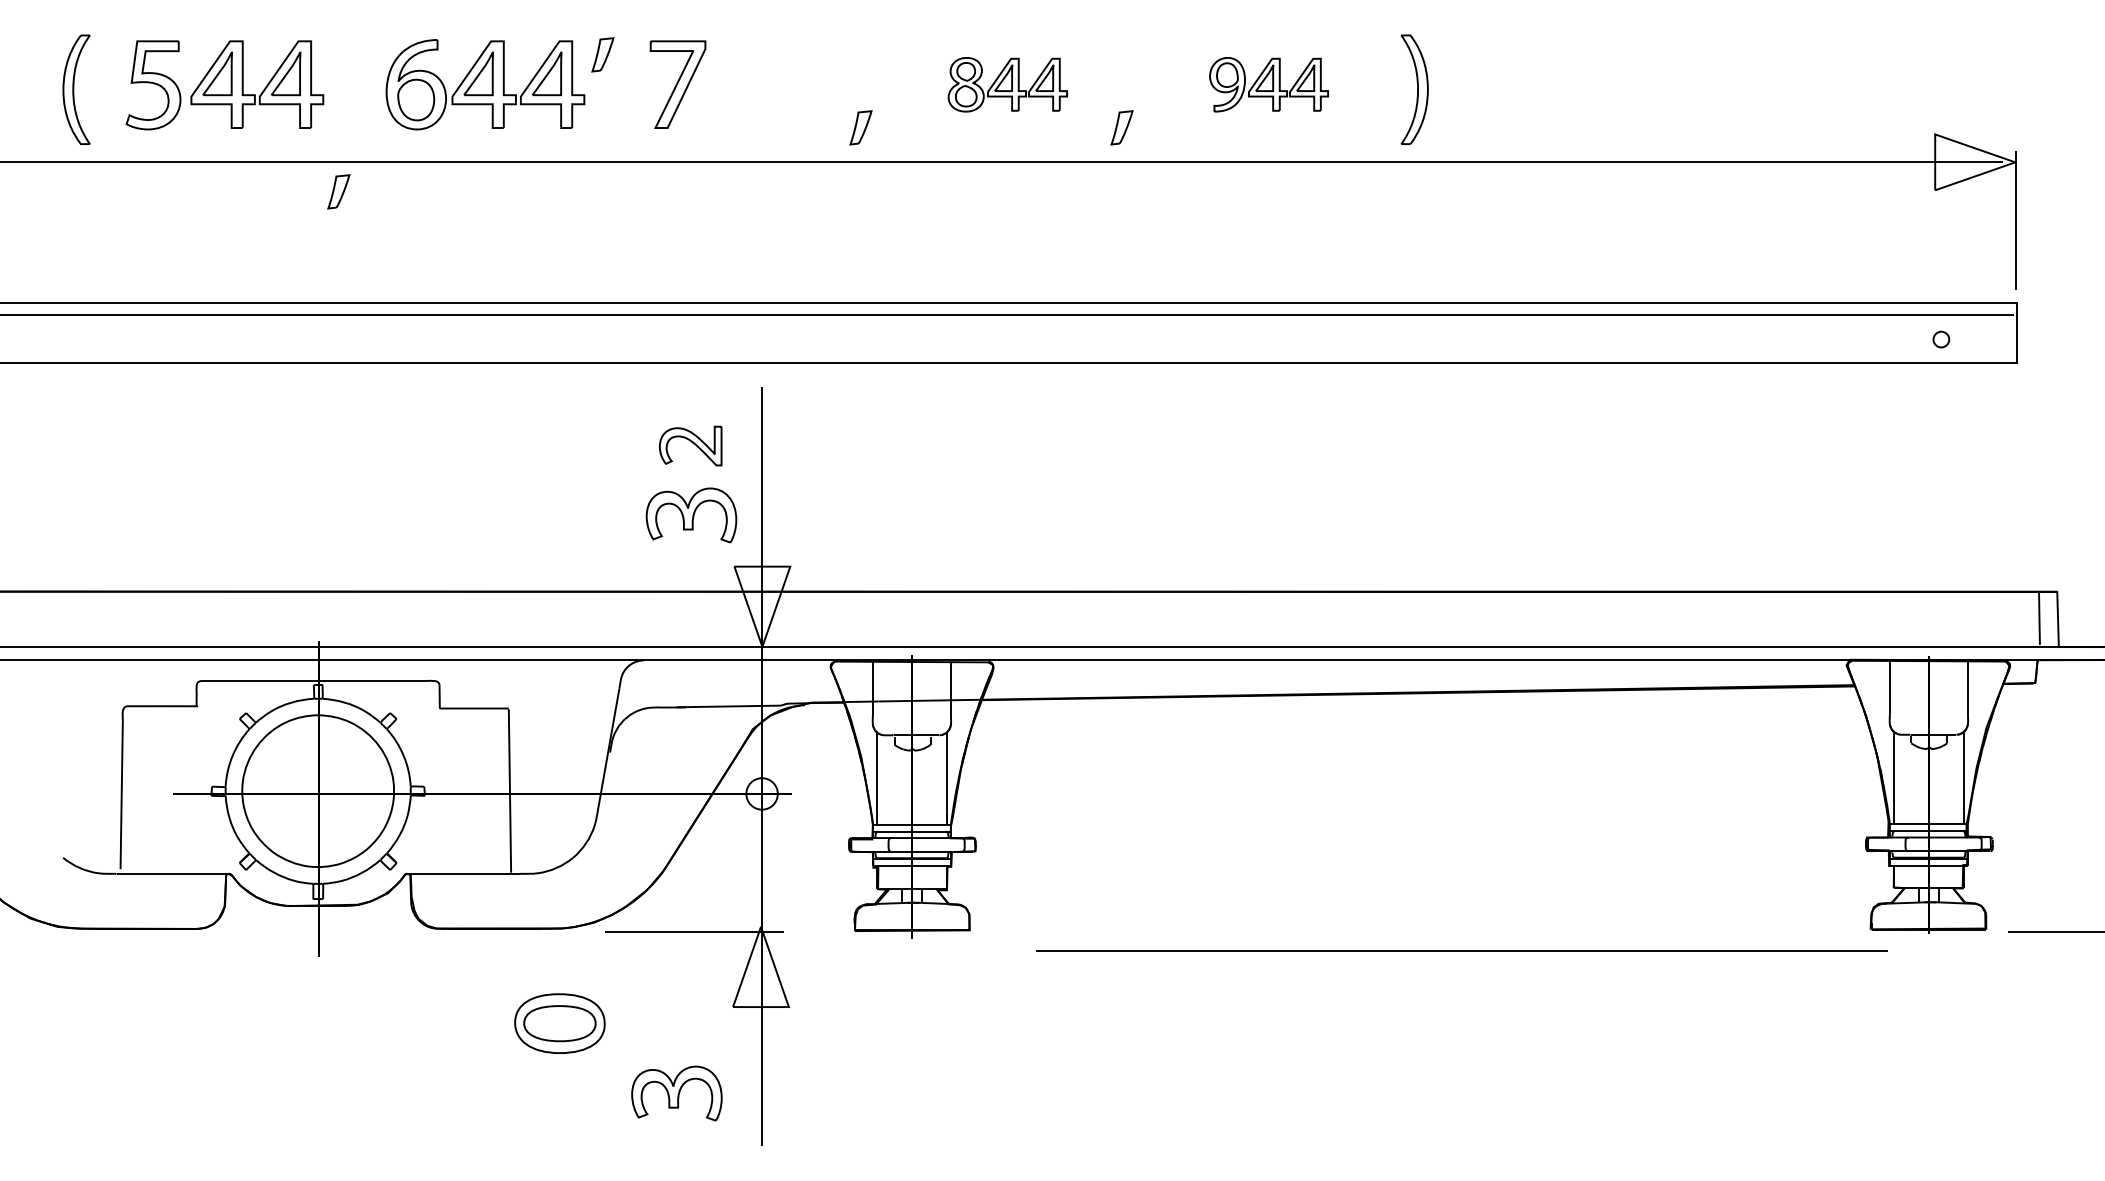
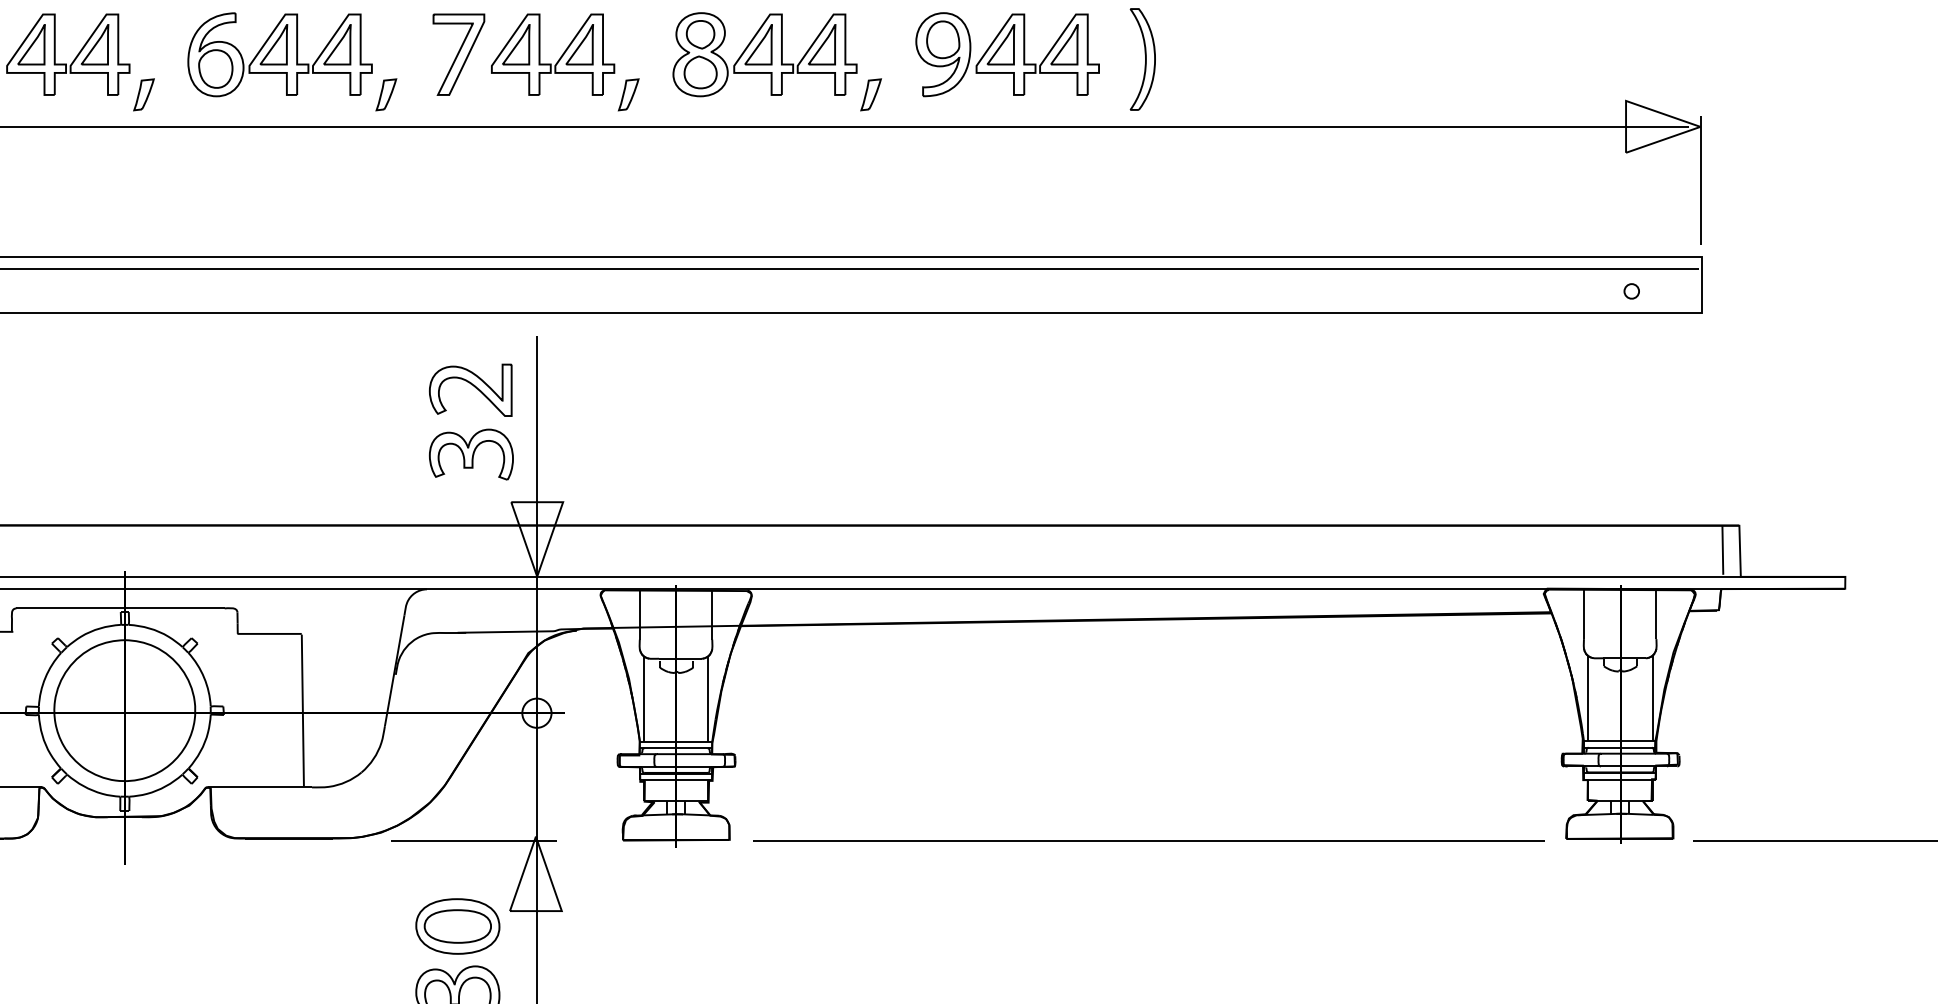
part: (602, 54) -> (385, 94), moved
part: (1007, 84) -> (764, 54), size x1.67
part: (1268, 84) -> (1007, 54), size x1.67
part: (785, 89) -> (558, 59), added
part: (338, 191) -> (143, 94), moved
part: (690, 445) -> (470, 389), size x1.43
line: (1461, 950) -> (1148, 840), moved
part: (559, 1023) -> (457, 926), moved

